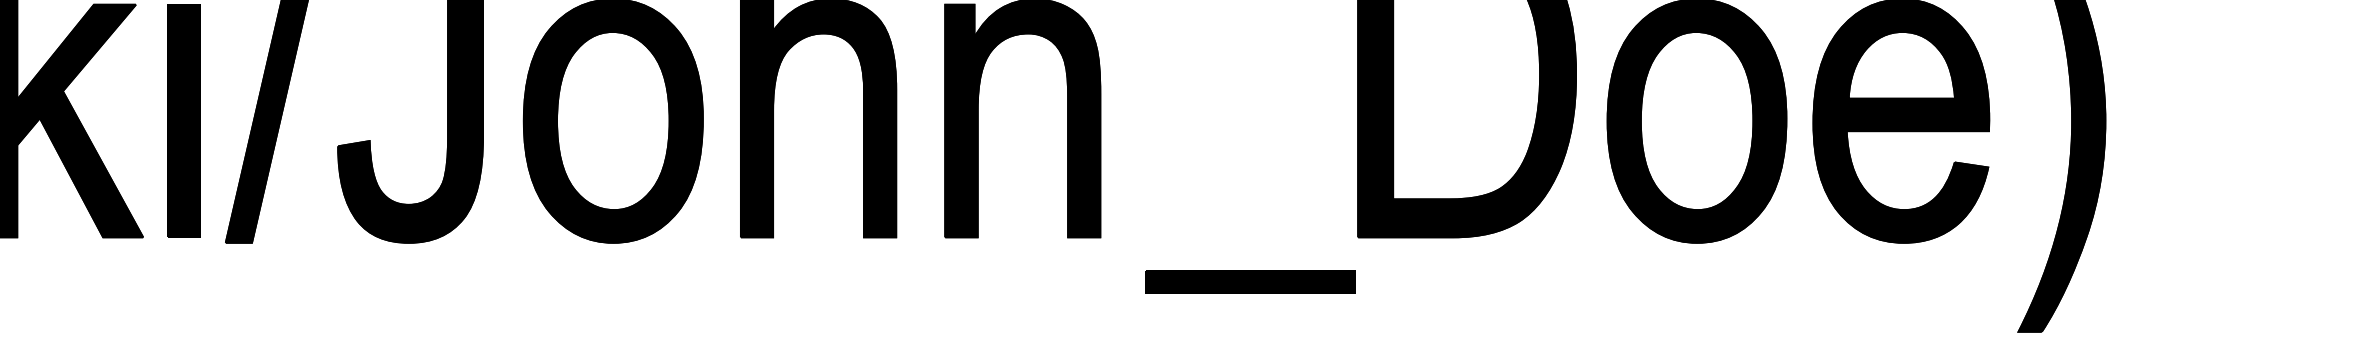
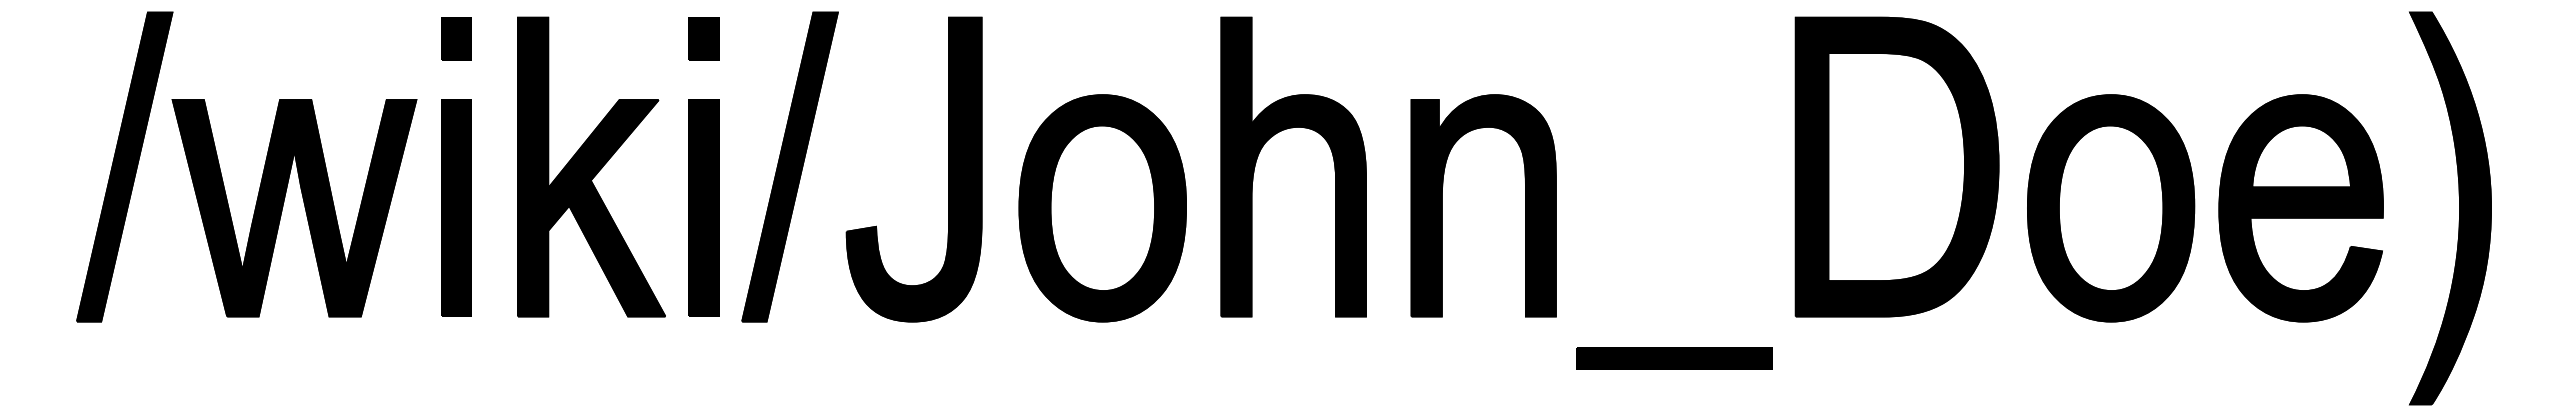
part: (1250, 282) -> (1674, 358), moved

